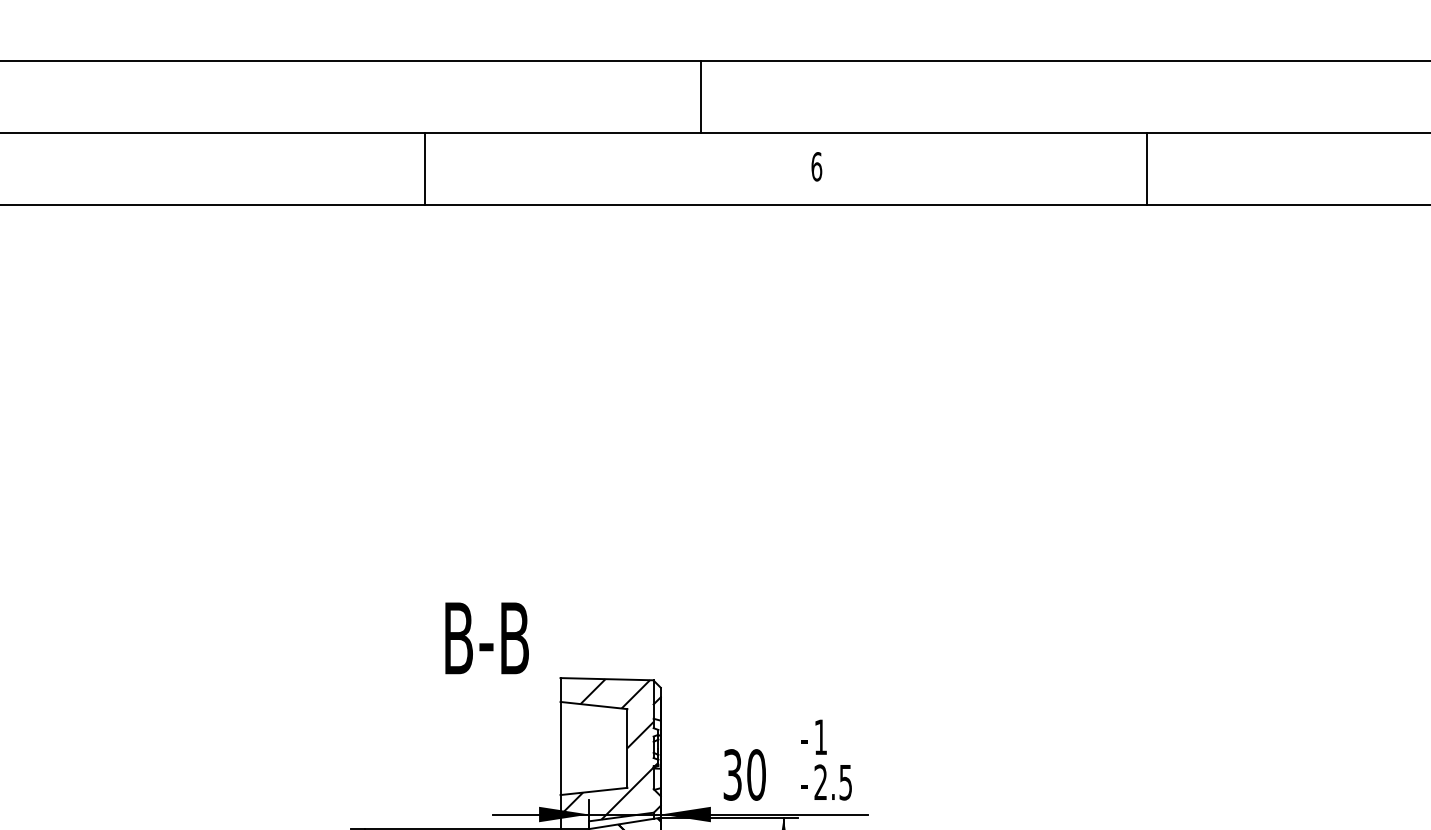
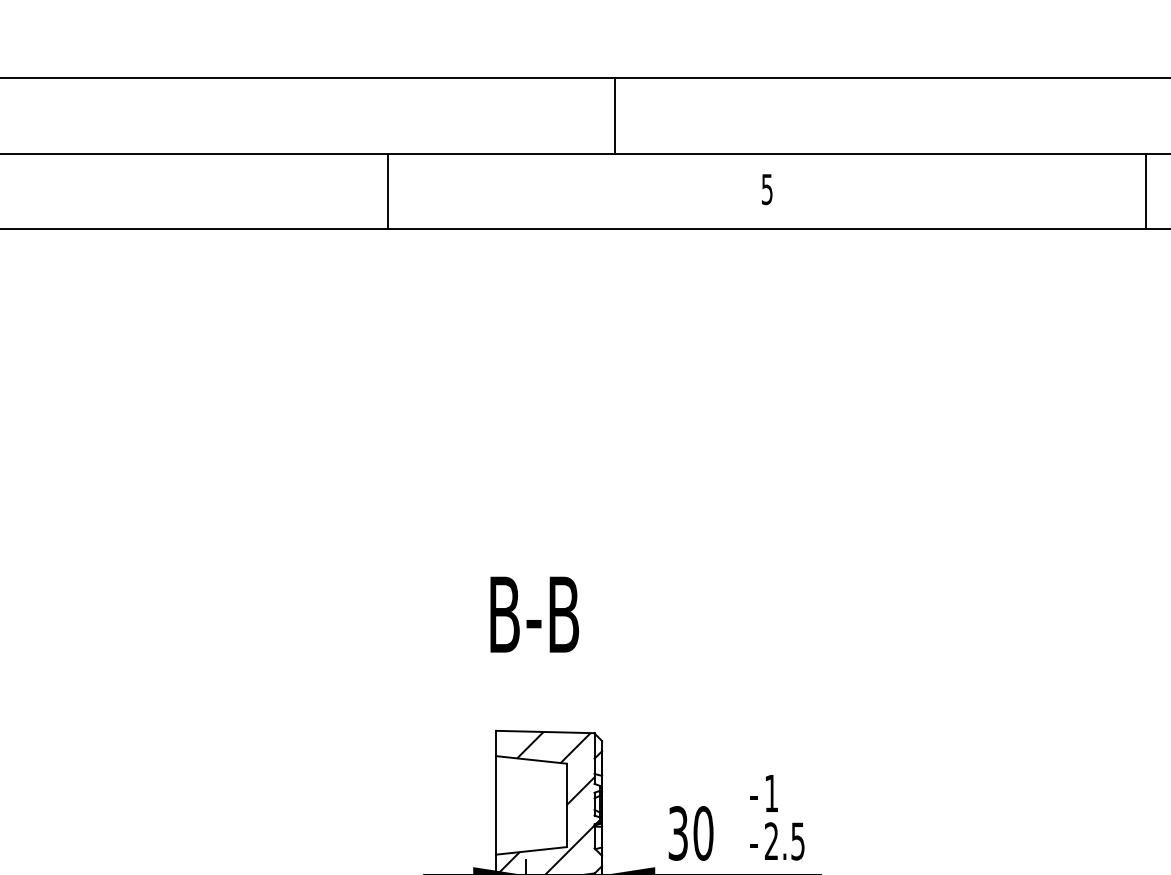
line: (701, 96) -> (615, 115), moved
text: (816, 166) -> (766, 189), 6 -> 5
line: (425, 168) -> (387, 191), moved
line: (1147, 168) -> (1146, 191), moved
text: (486, 638) -> (534, 614), moved

